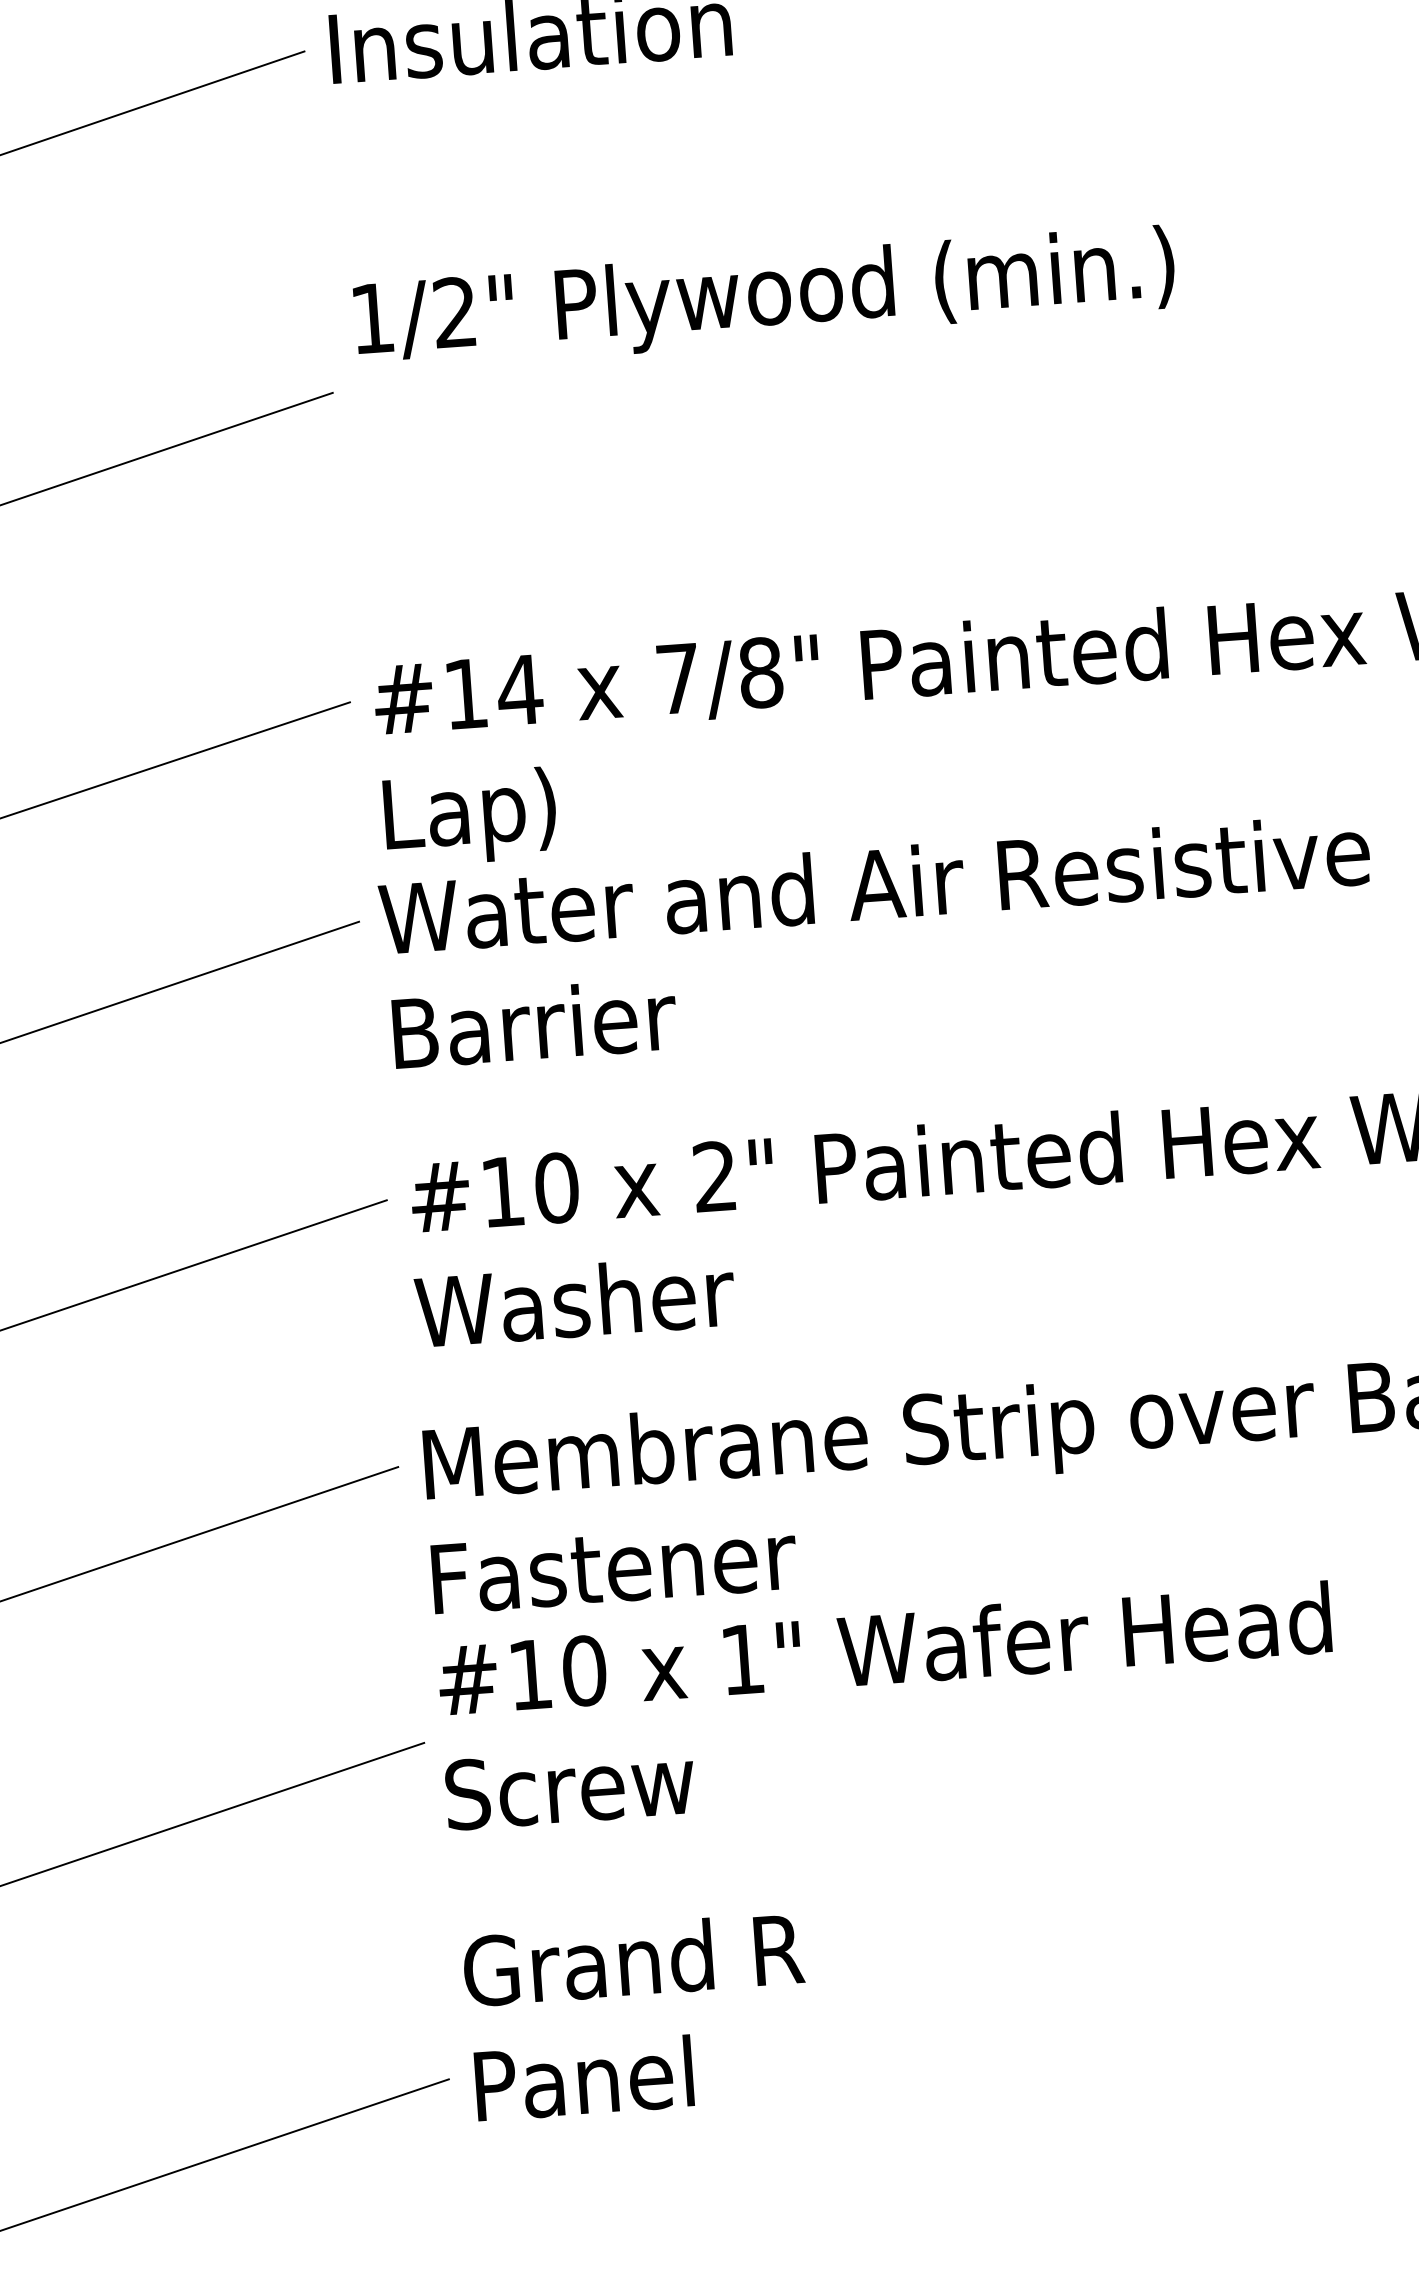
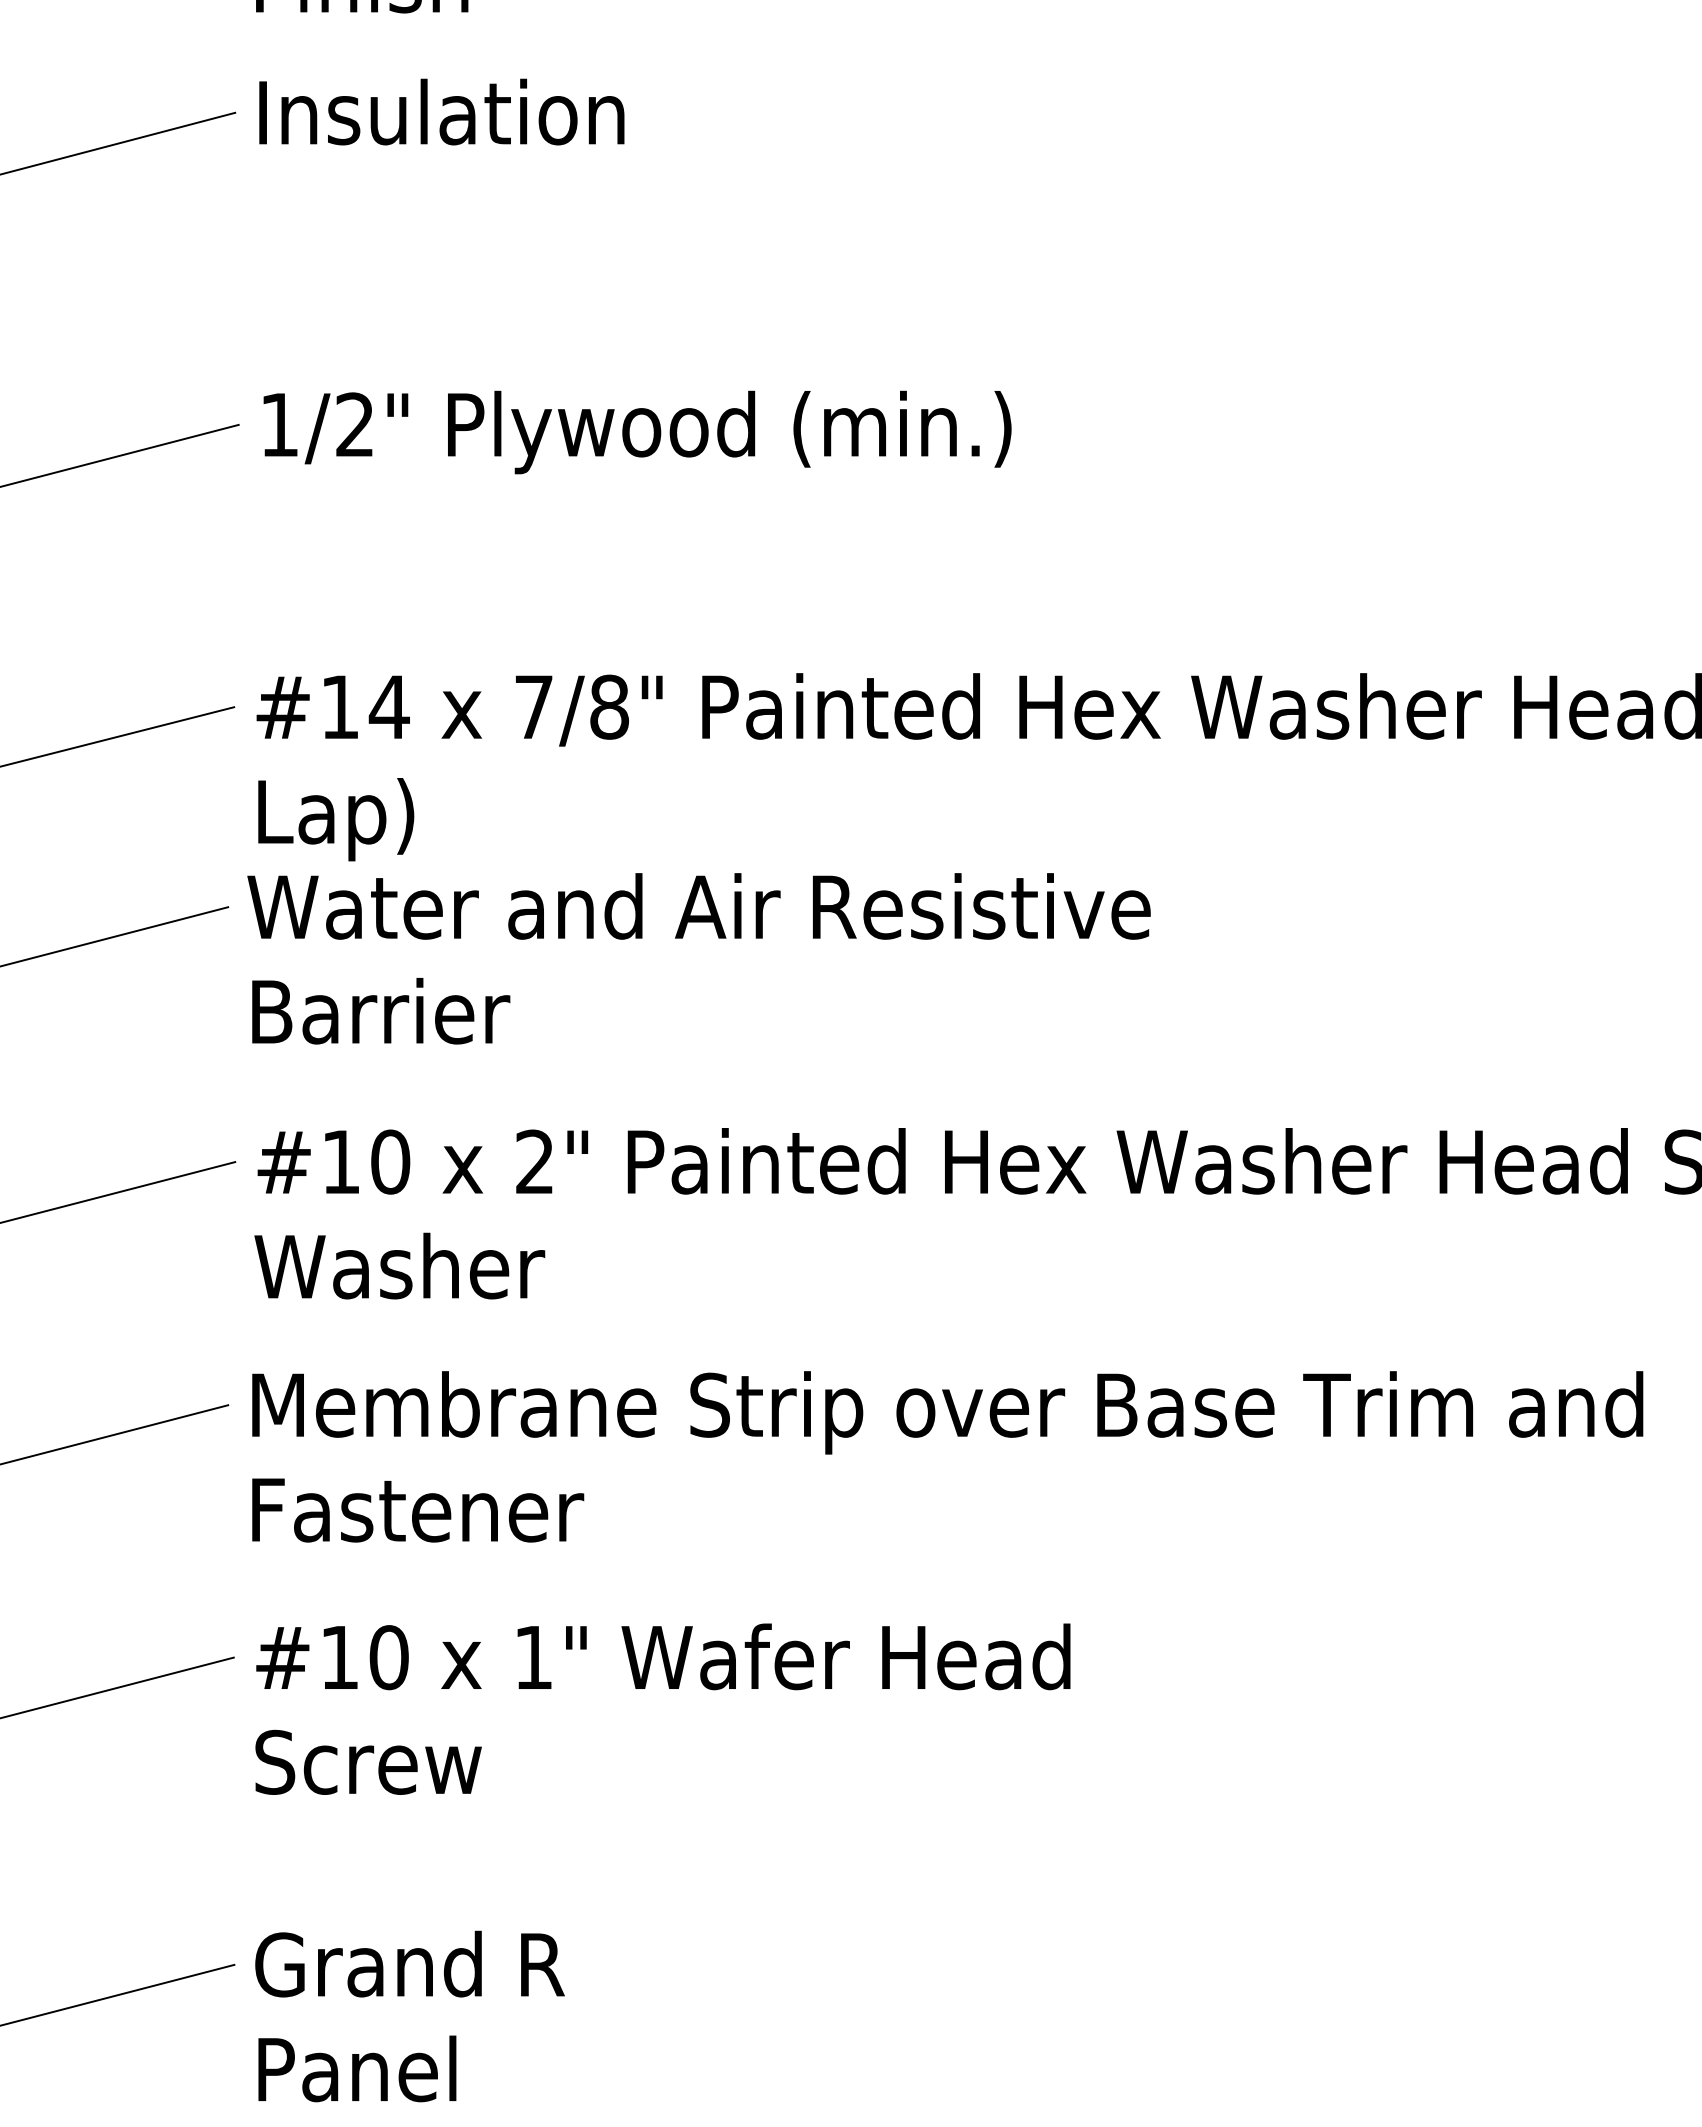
text: (764, 298) -> (637, 432), moved
text: (887, 1705) -> (662, 1708), moved
text: (637, 2016) -> (409, 2016), moved

